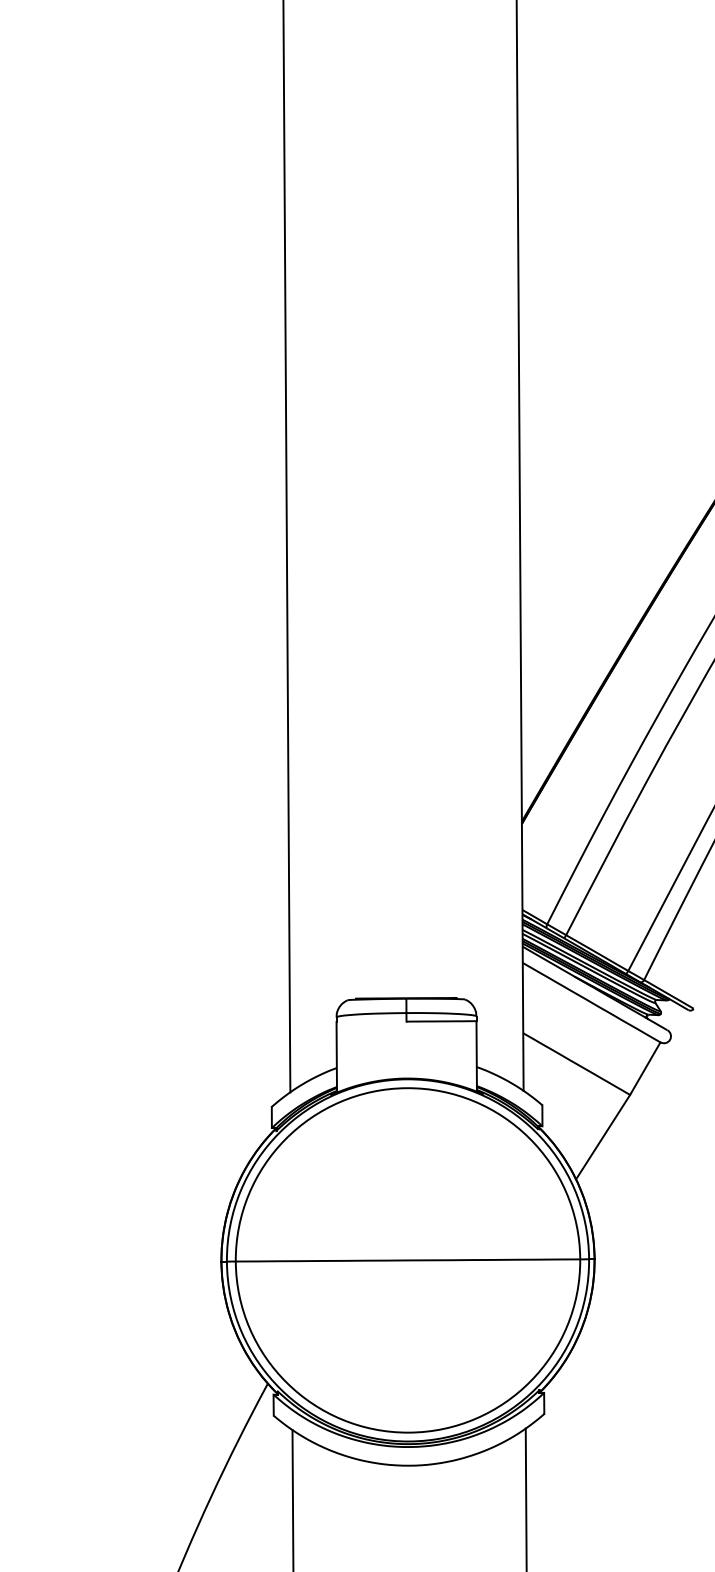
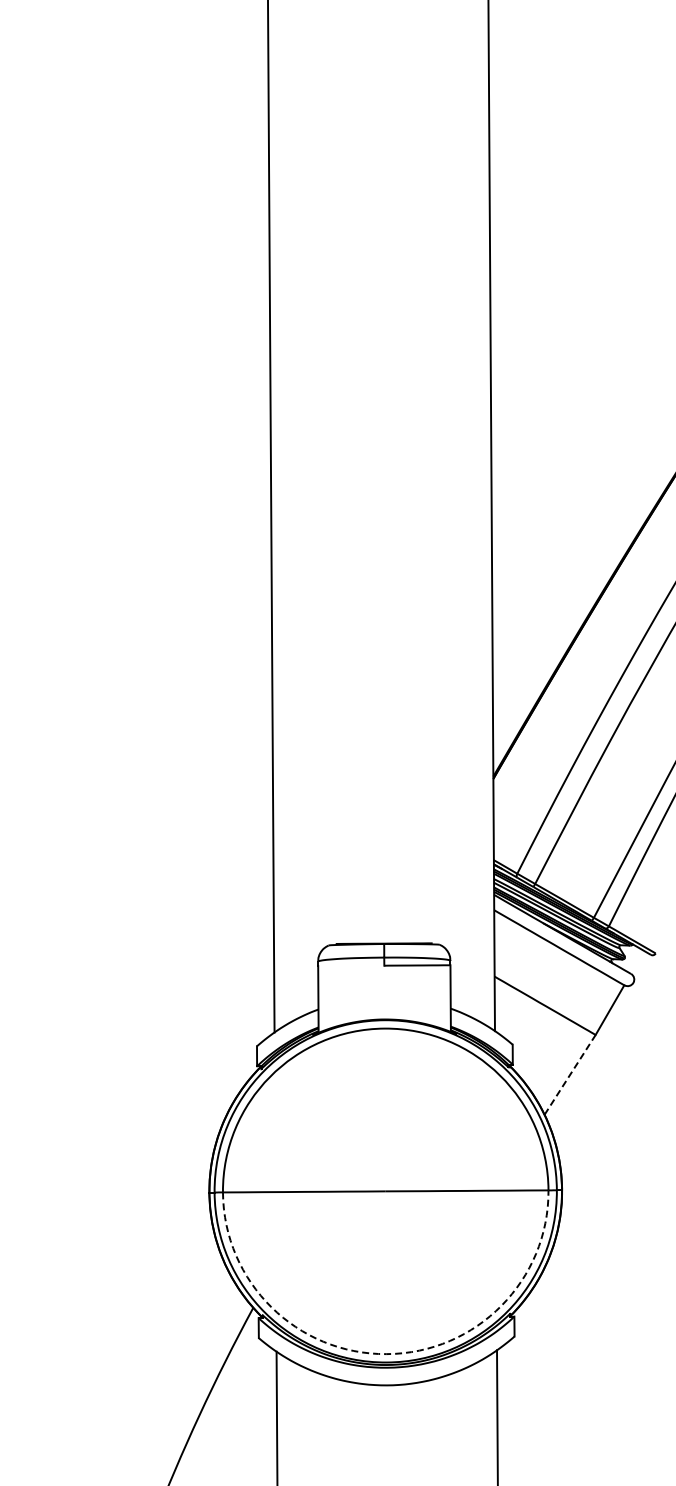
line: (603, 1136) -> (570, 1074), solid -> dashed
arc: (408, 1433) -> (386, 1354), solid -> dashed

